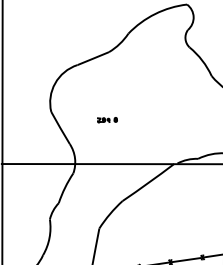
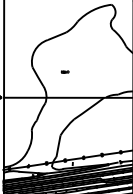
part: (106, 119) -> (64, 71), size x0.6

